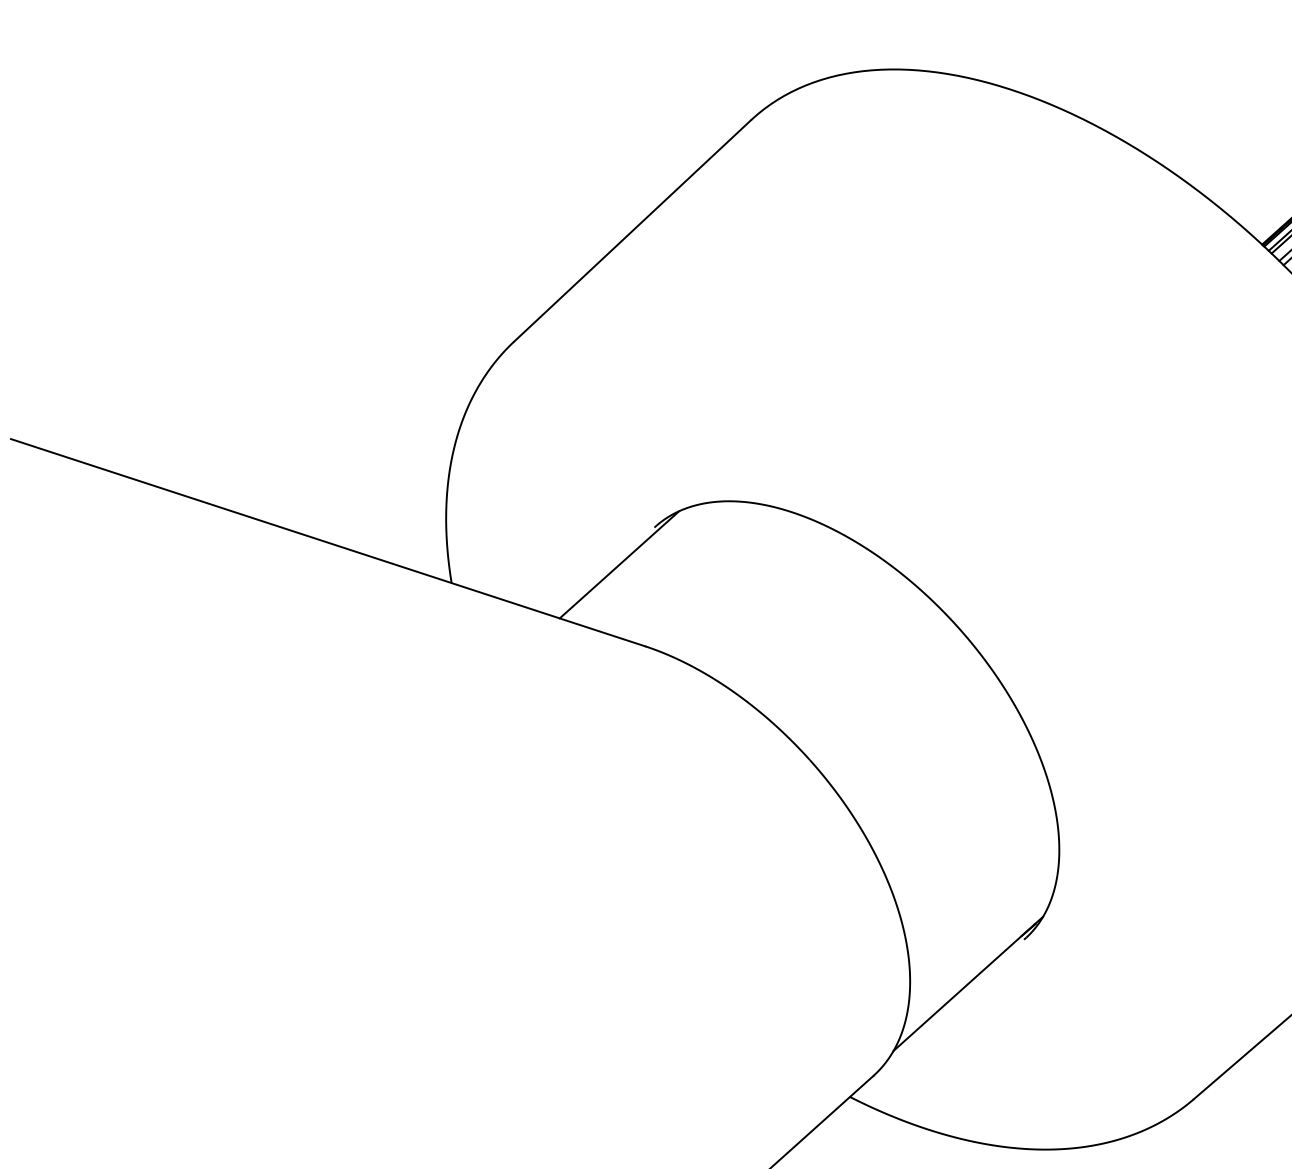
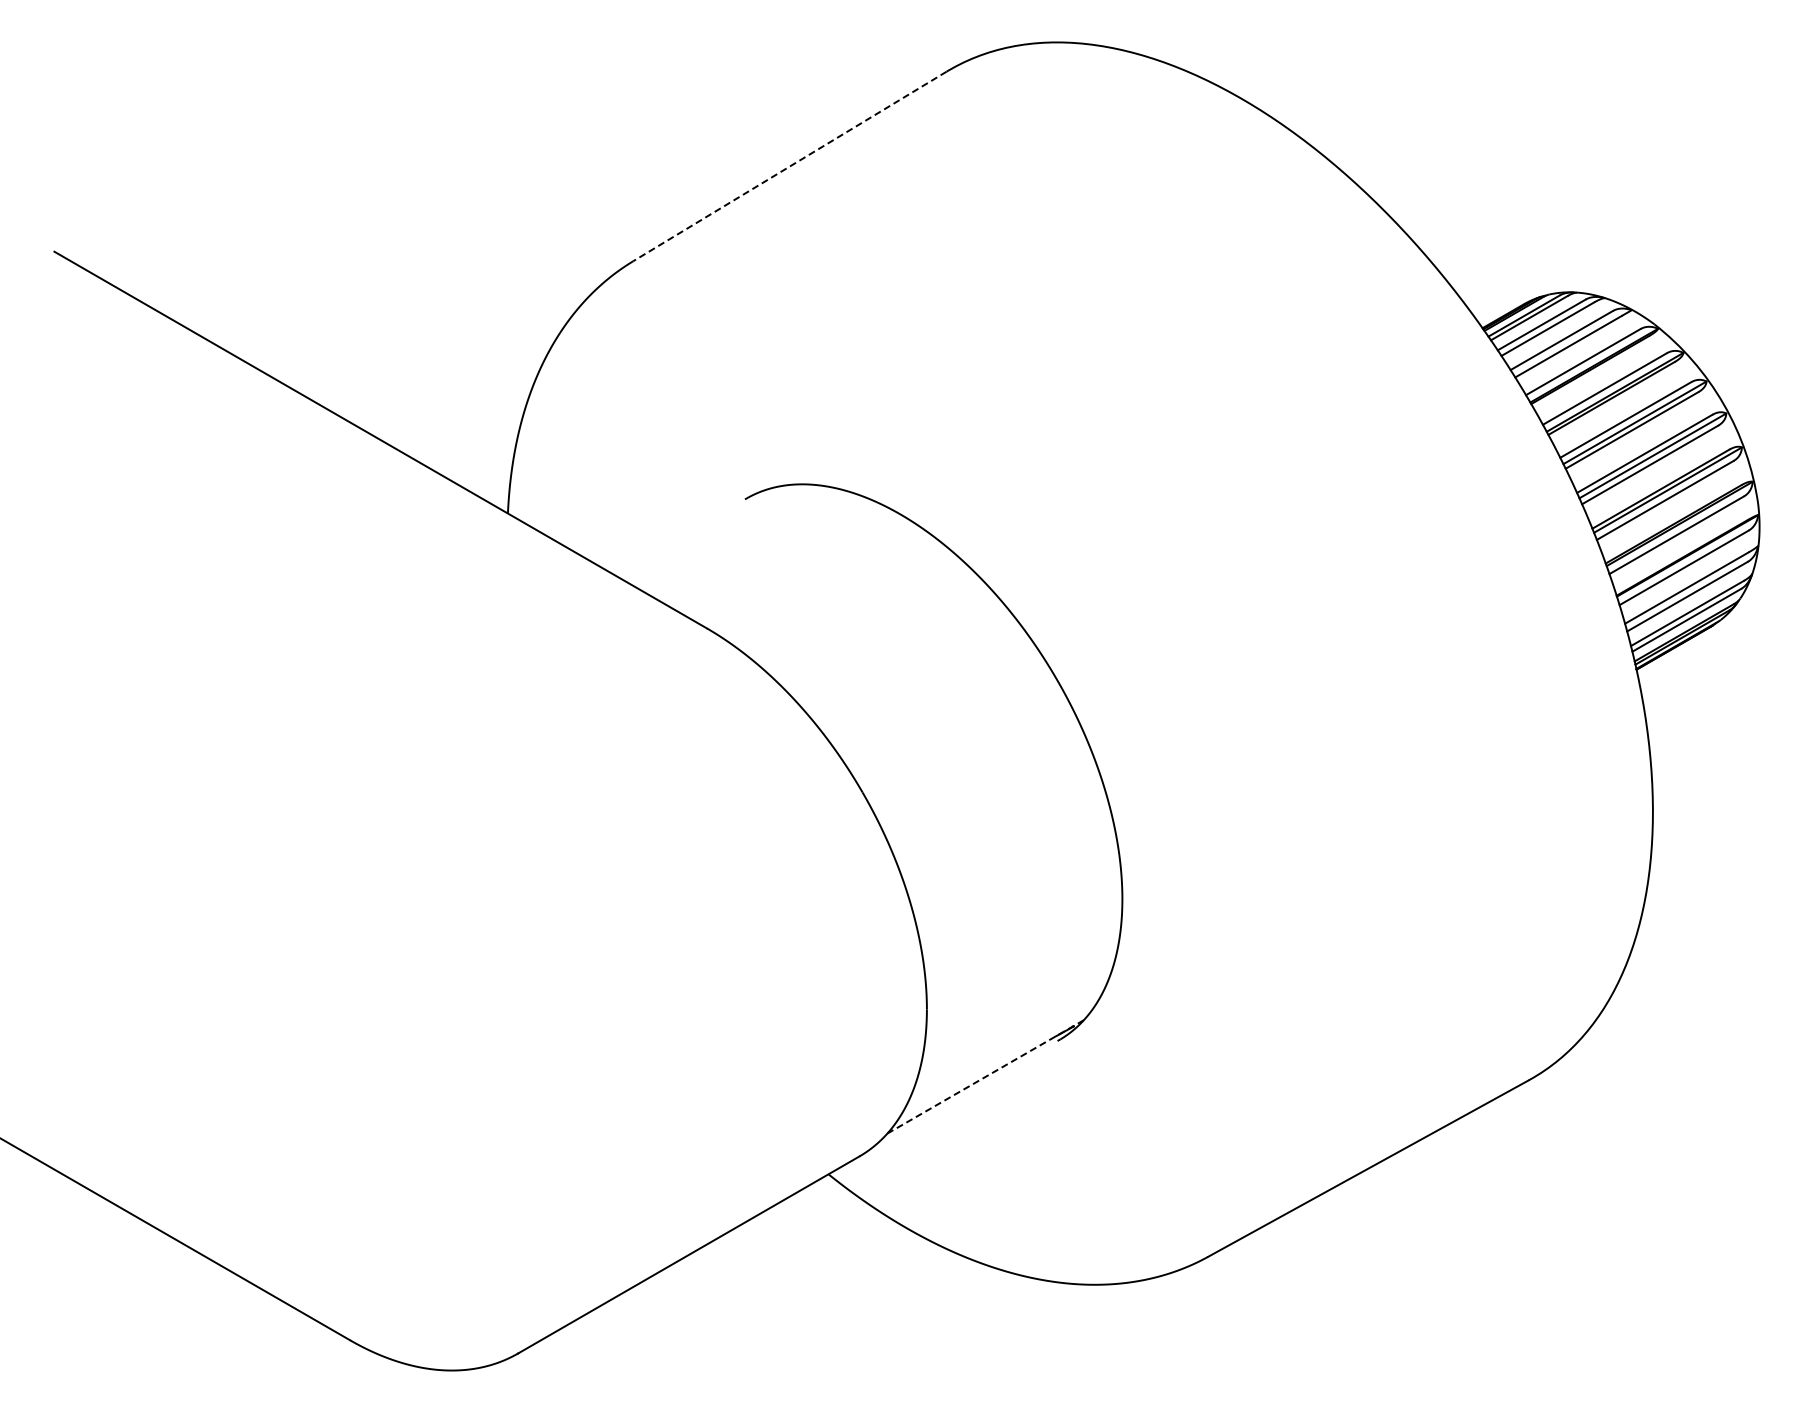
line: (632, 231) -> (789, 166), solid -> dashed
line: (619, 564) -> (697, 532), removed
line: (968, 983) -> (985, 1076), solid -> dashed

